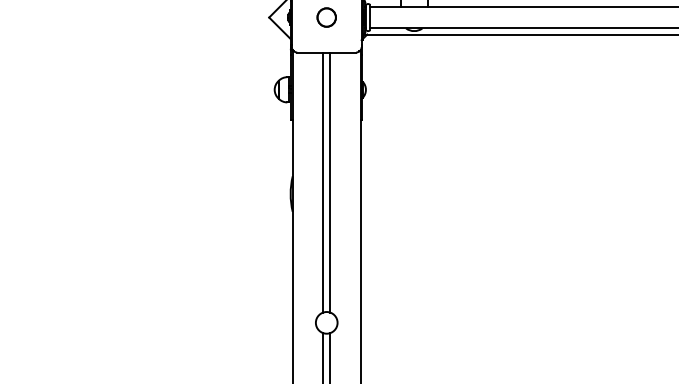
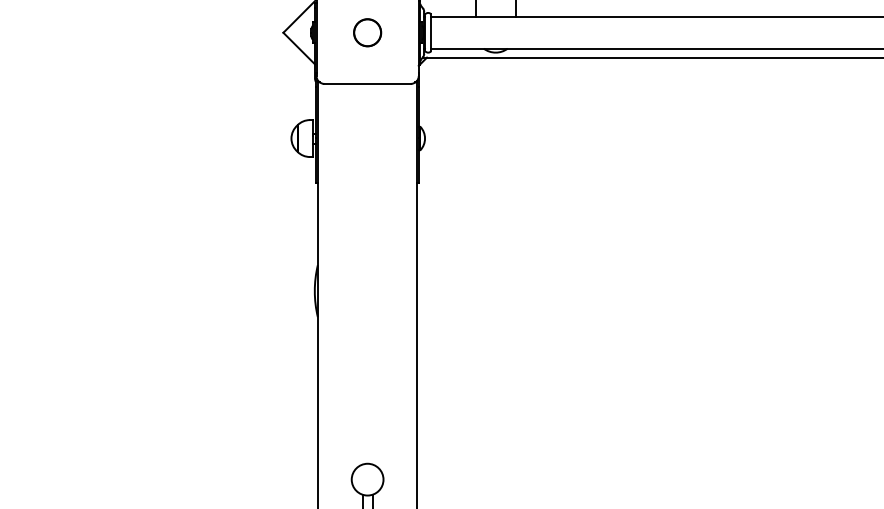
line: (323, 182) -> (362, 274), removed
line: (330, 182) -> (373, 274), removed

